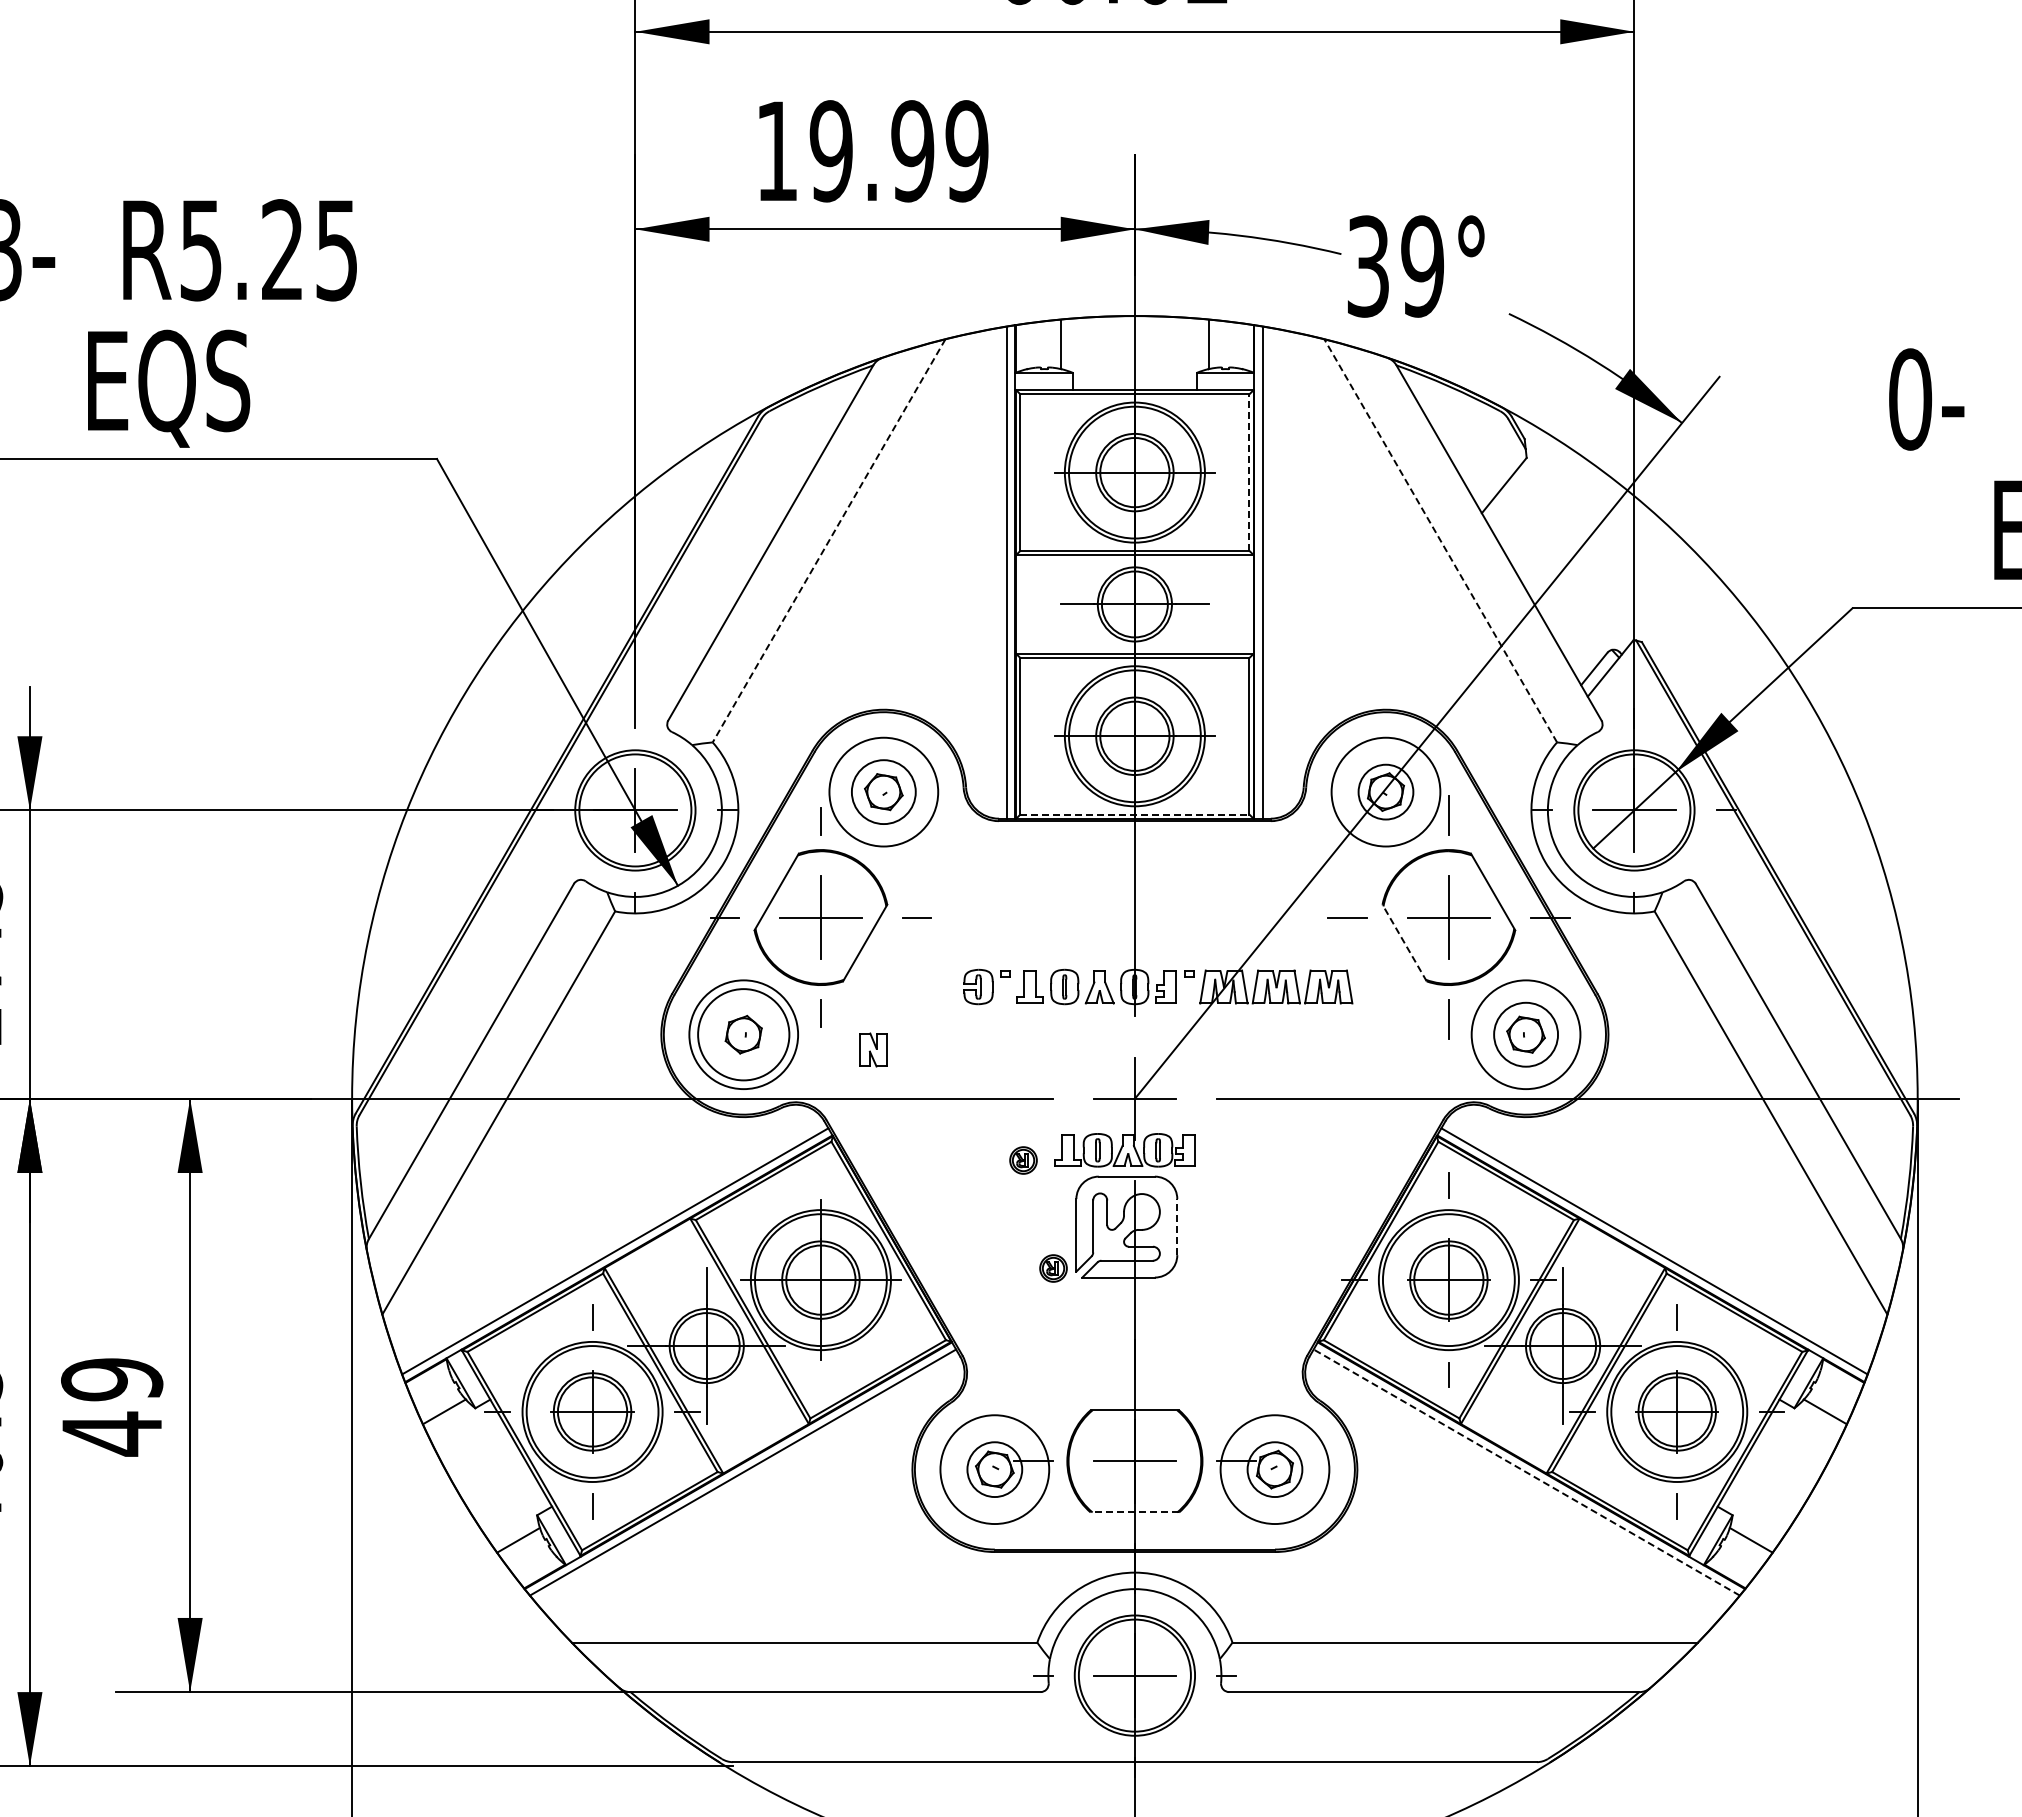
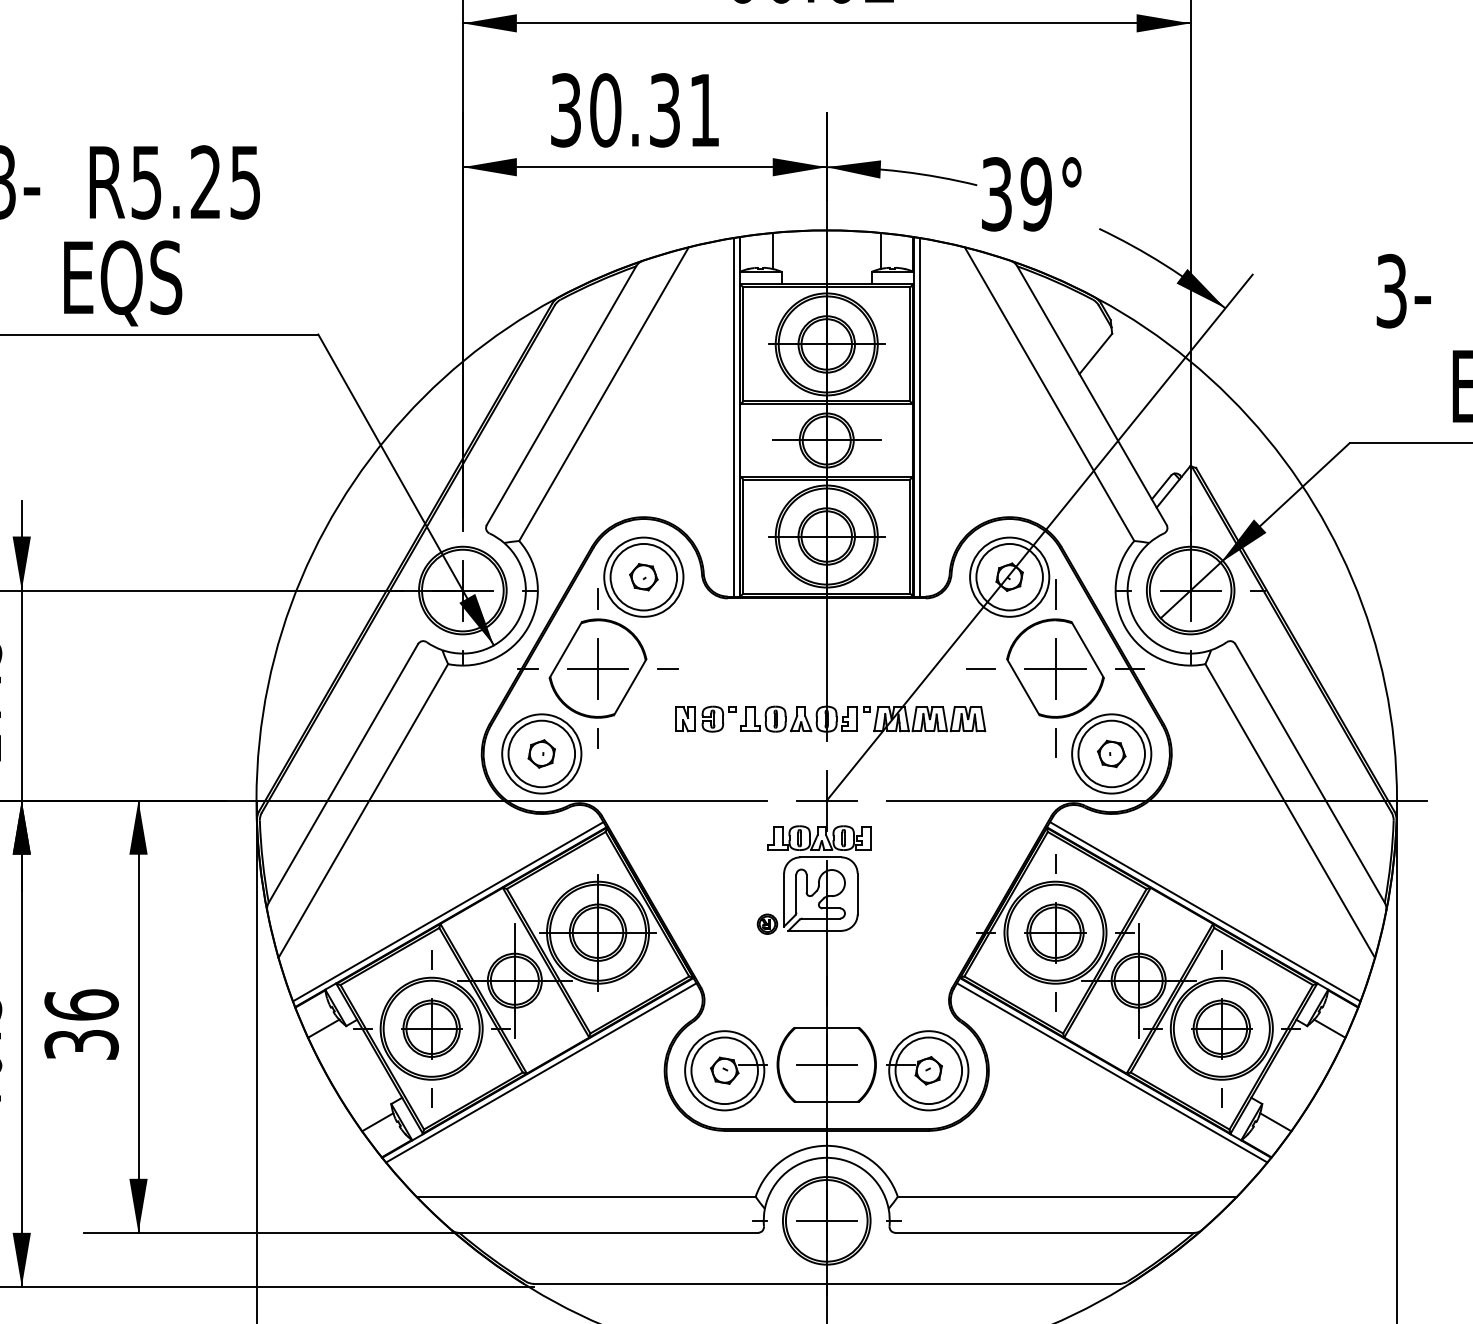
text: (872, 151) -> (635, 110), 19.99 -> 30.31
text: (1910, 399) -> (1391, 291), 0- -> 3-
line: (1249, 472) -> (910, 344), dashed -> solid
line: (829, 540) -> (604, 393), dashed -> solid
line: (1440, 540) -> (1049, 393), dashed -> solid
circle: (883, 791) -> (643, 576), size x1.43
circle: (1385, 791) -> (1009, 576), size x1.67
line: (1134, 814) -> (826, 593), dashed -> solid
line: (1404, 942) -> (1023, 686), dashed -> solid
circle: (1525, 1034) -> (1111, 753), size x1.43
part: (873, 1049) -> (685, 718), moved
part: (1023, 1160) -> (745, 845), removed
line: (1177, 1226) -> (857, 893), dashed -> solid
text: (112, 1406) -> (81, 1024), 49 -> 36
circle: (994, 1469) -> (724, 1070), size x1.67
circle: (1274, 1469) -> (928, 1070), size x1.67
line: (1526, 1472) -> (1112, 1072), dashed -> solid
line: (1134, 1512) -> (826, 1102), dashed -> solid

